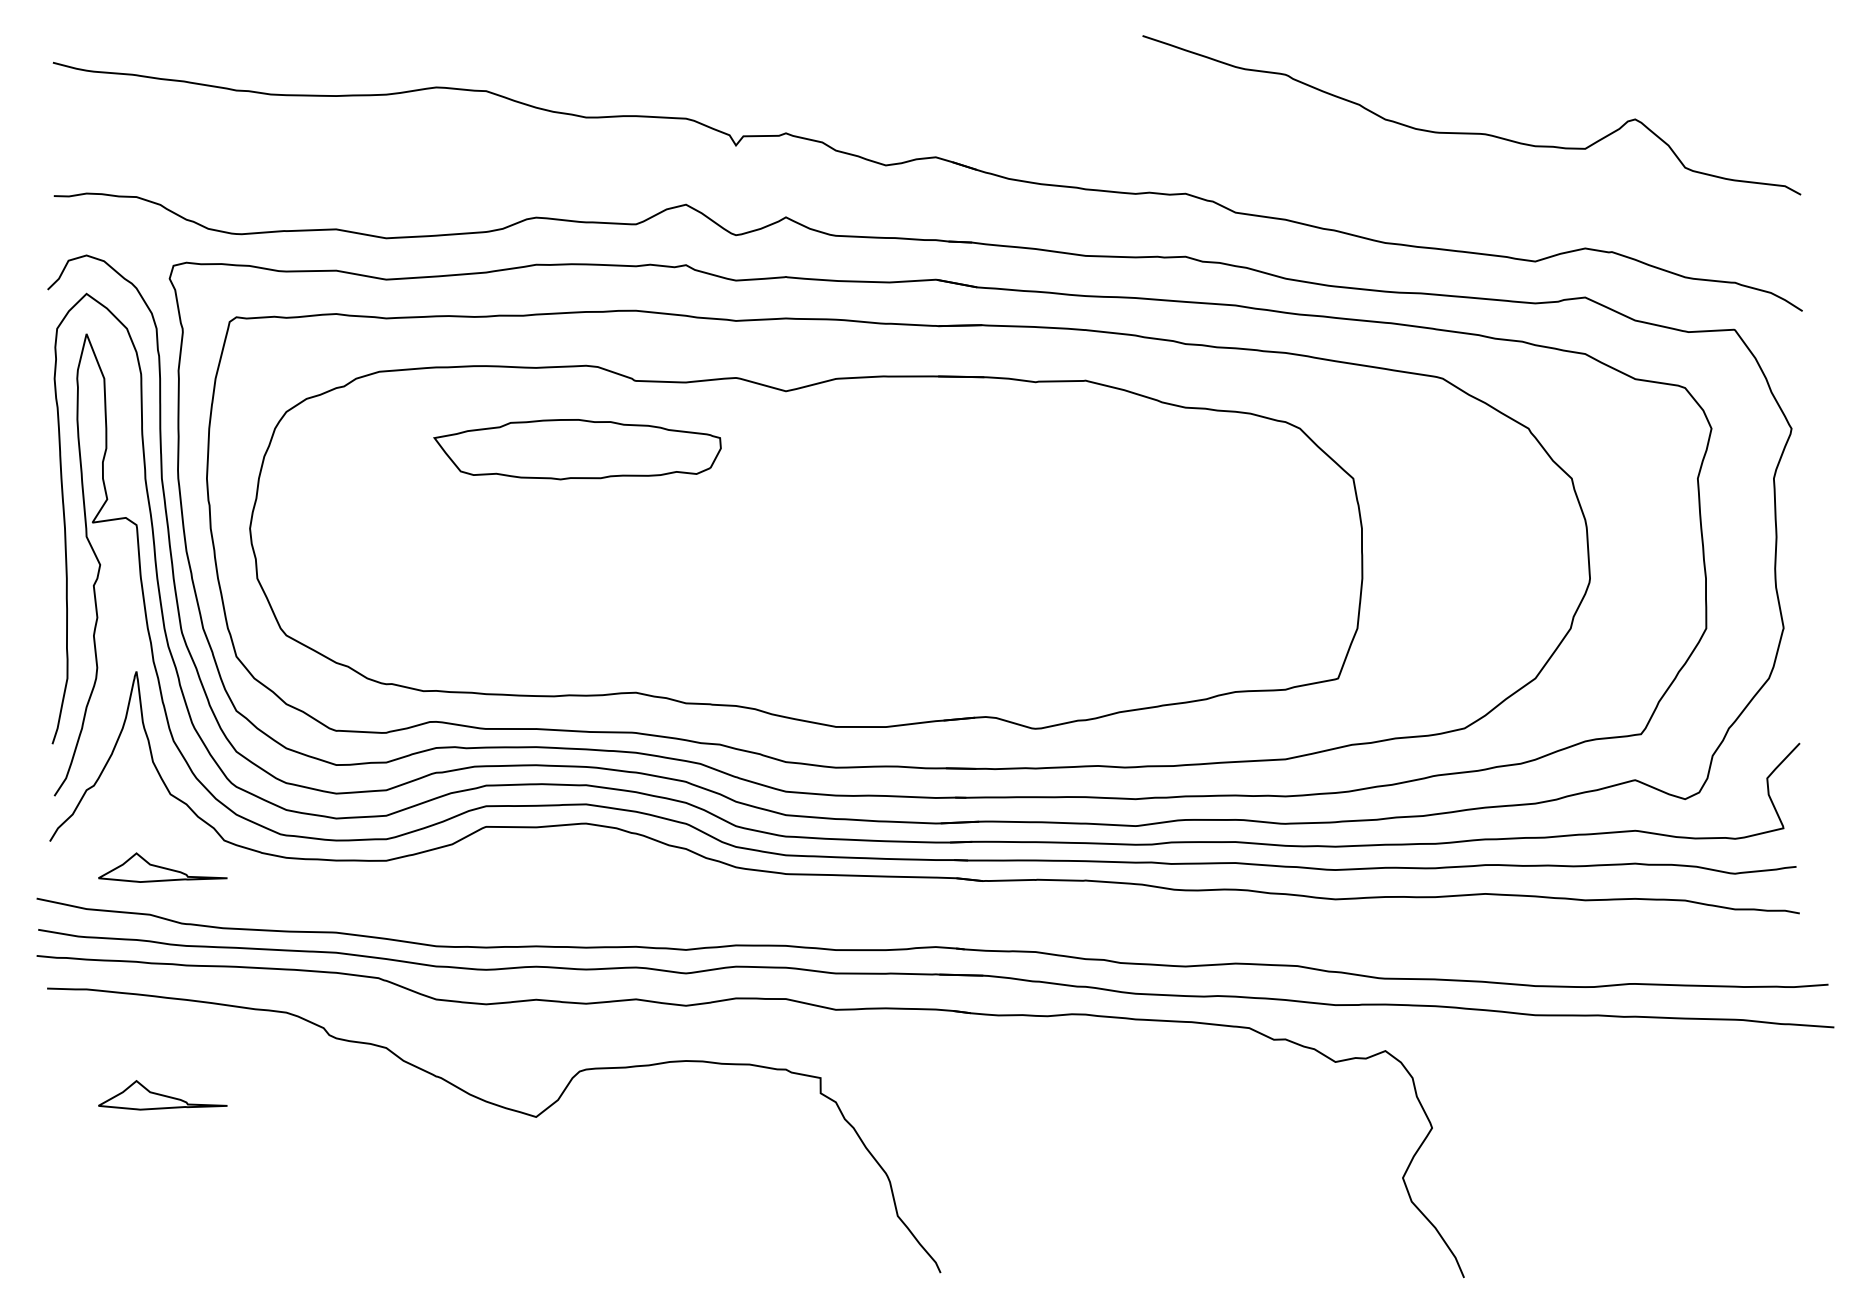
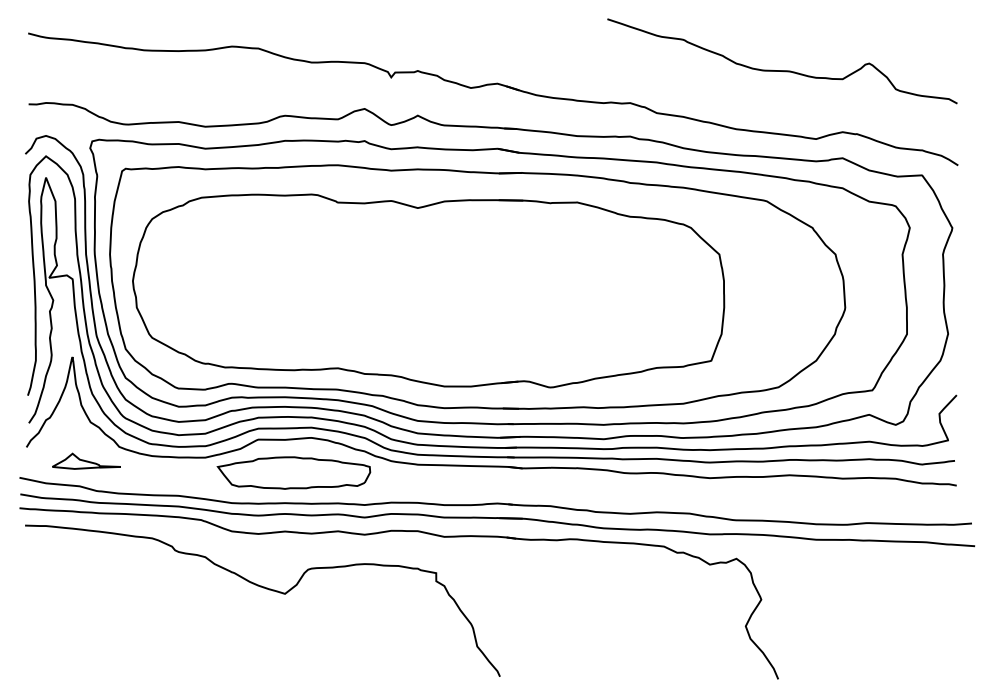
part: (576, 448) -> (293, 472), moved
part: (162, 1093) -> (86, 581), removed

